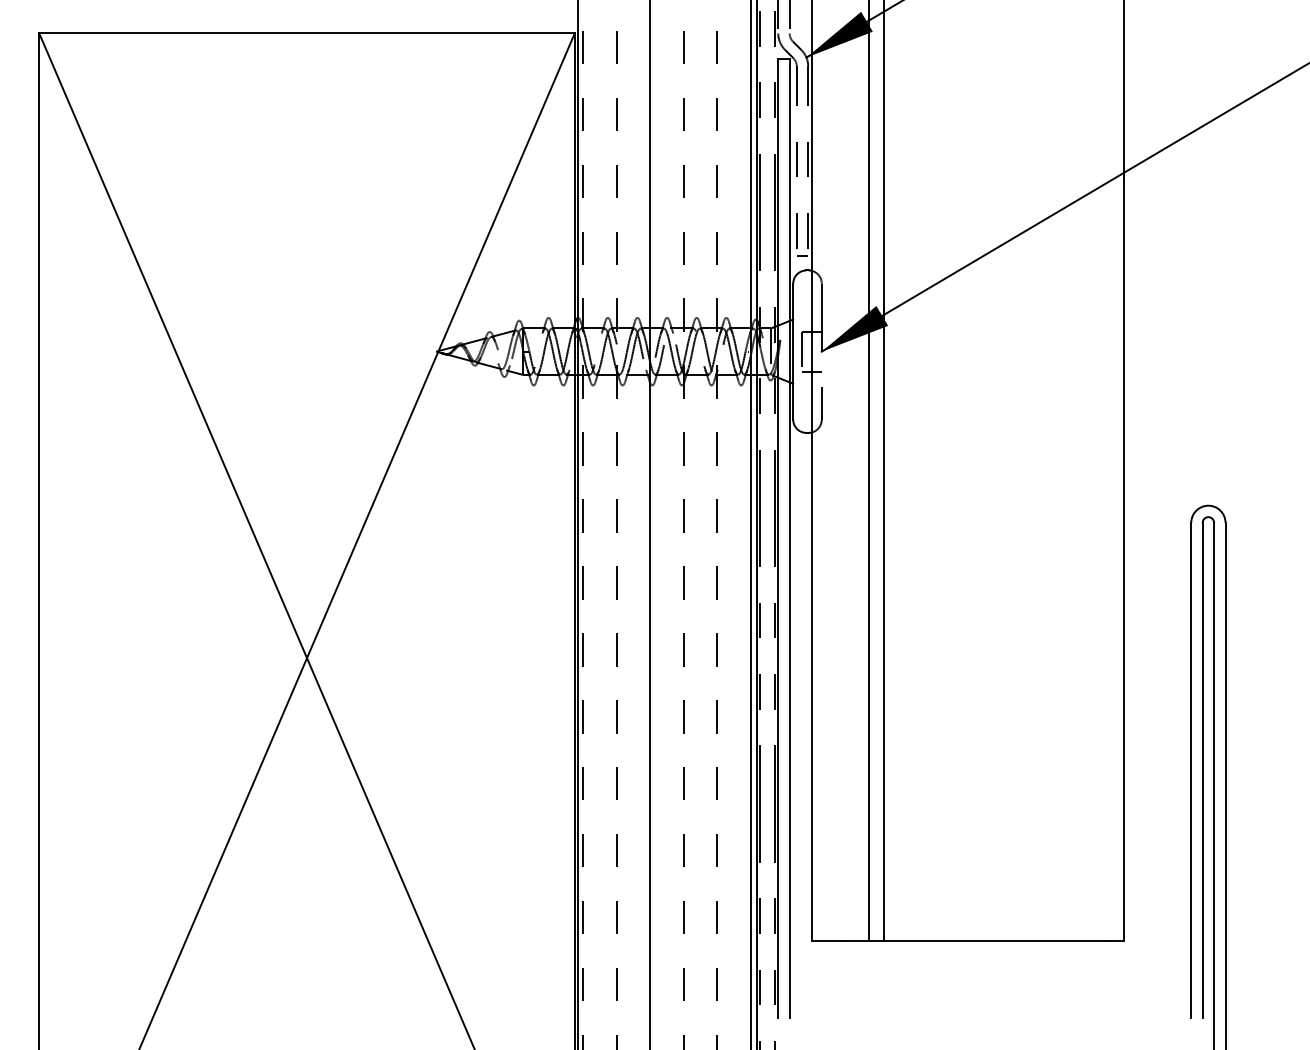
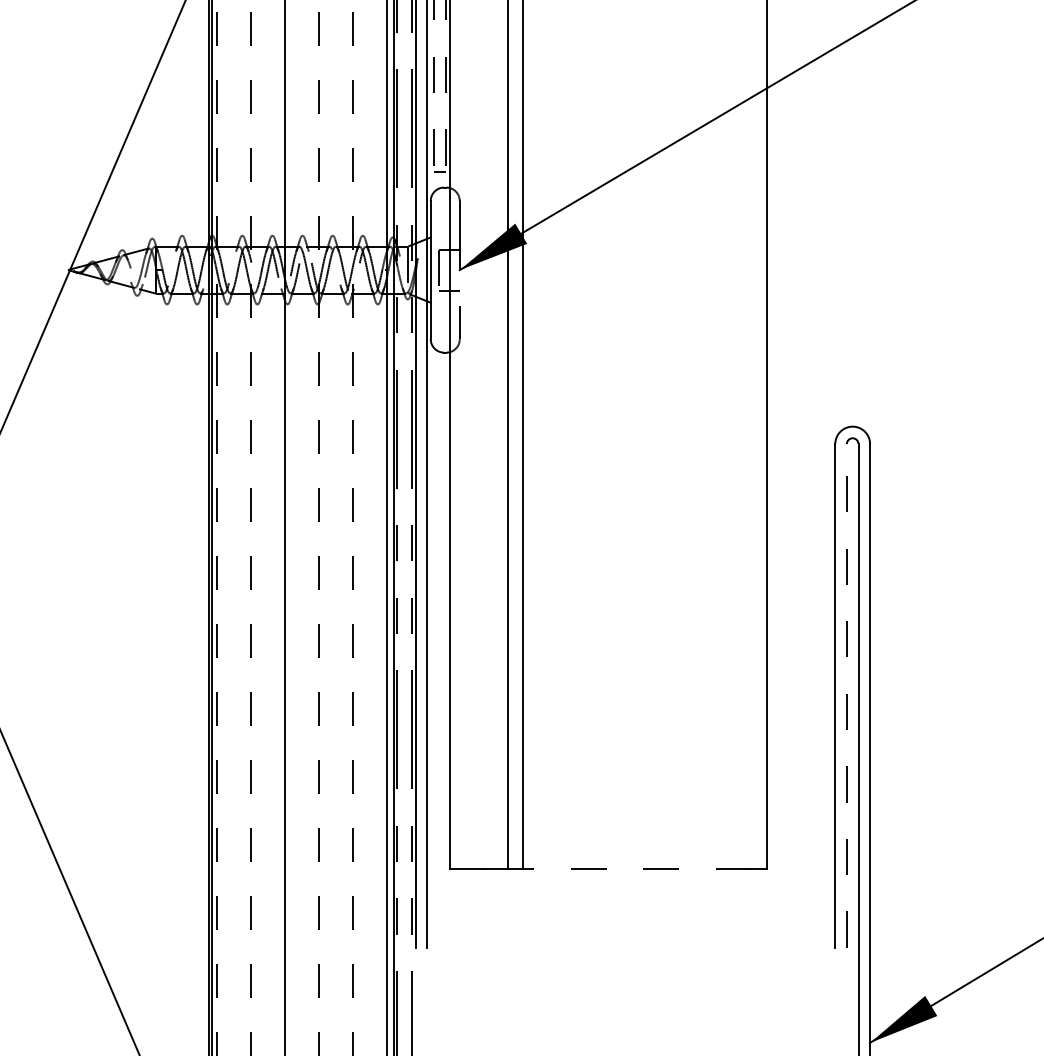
line: (1202, 770) -> (846, 695), solid -> dashed
line: (996, 940) -> (637, 868), solid -> dashed

